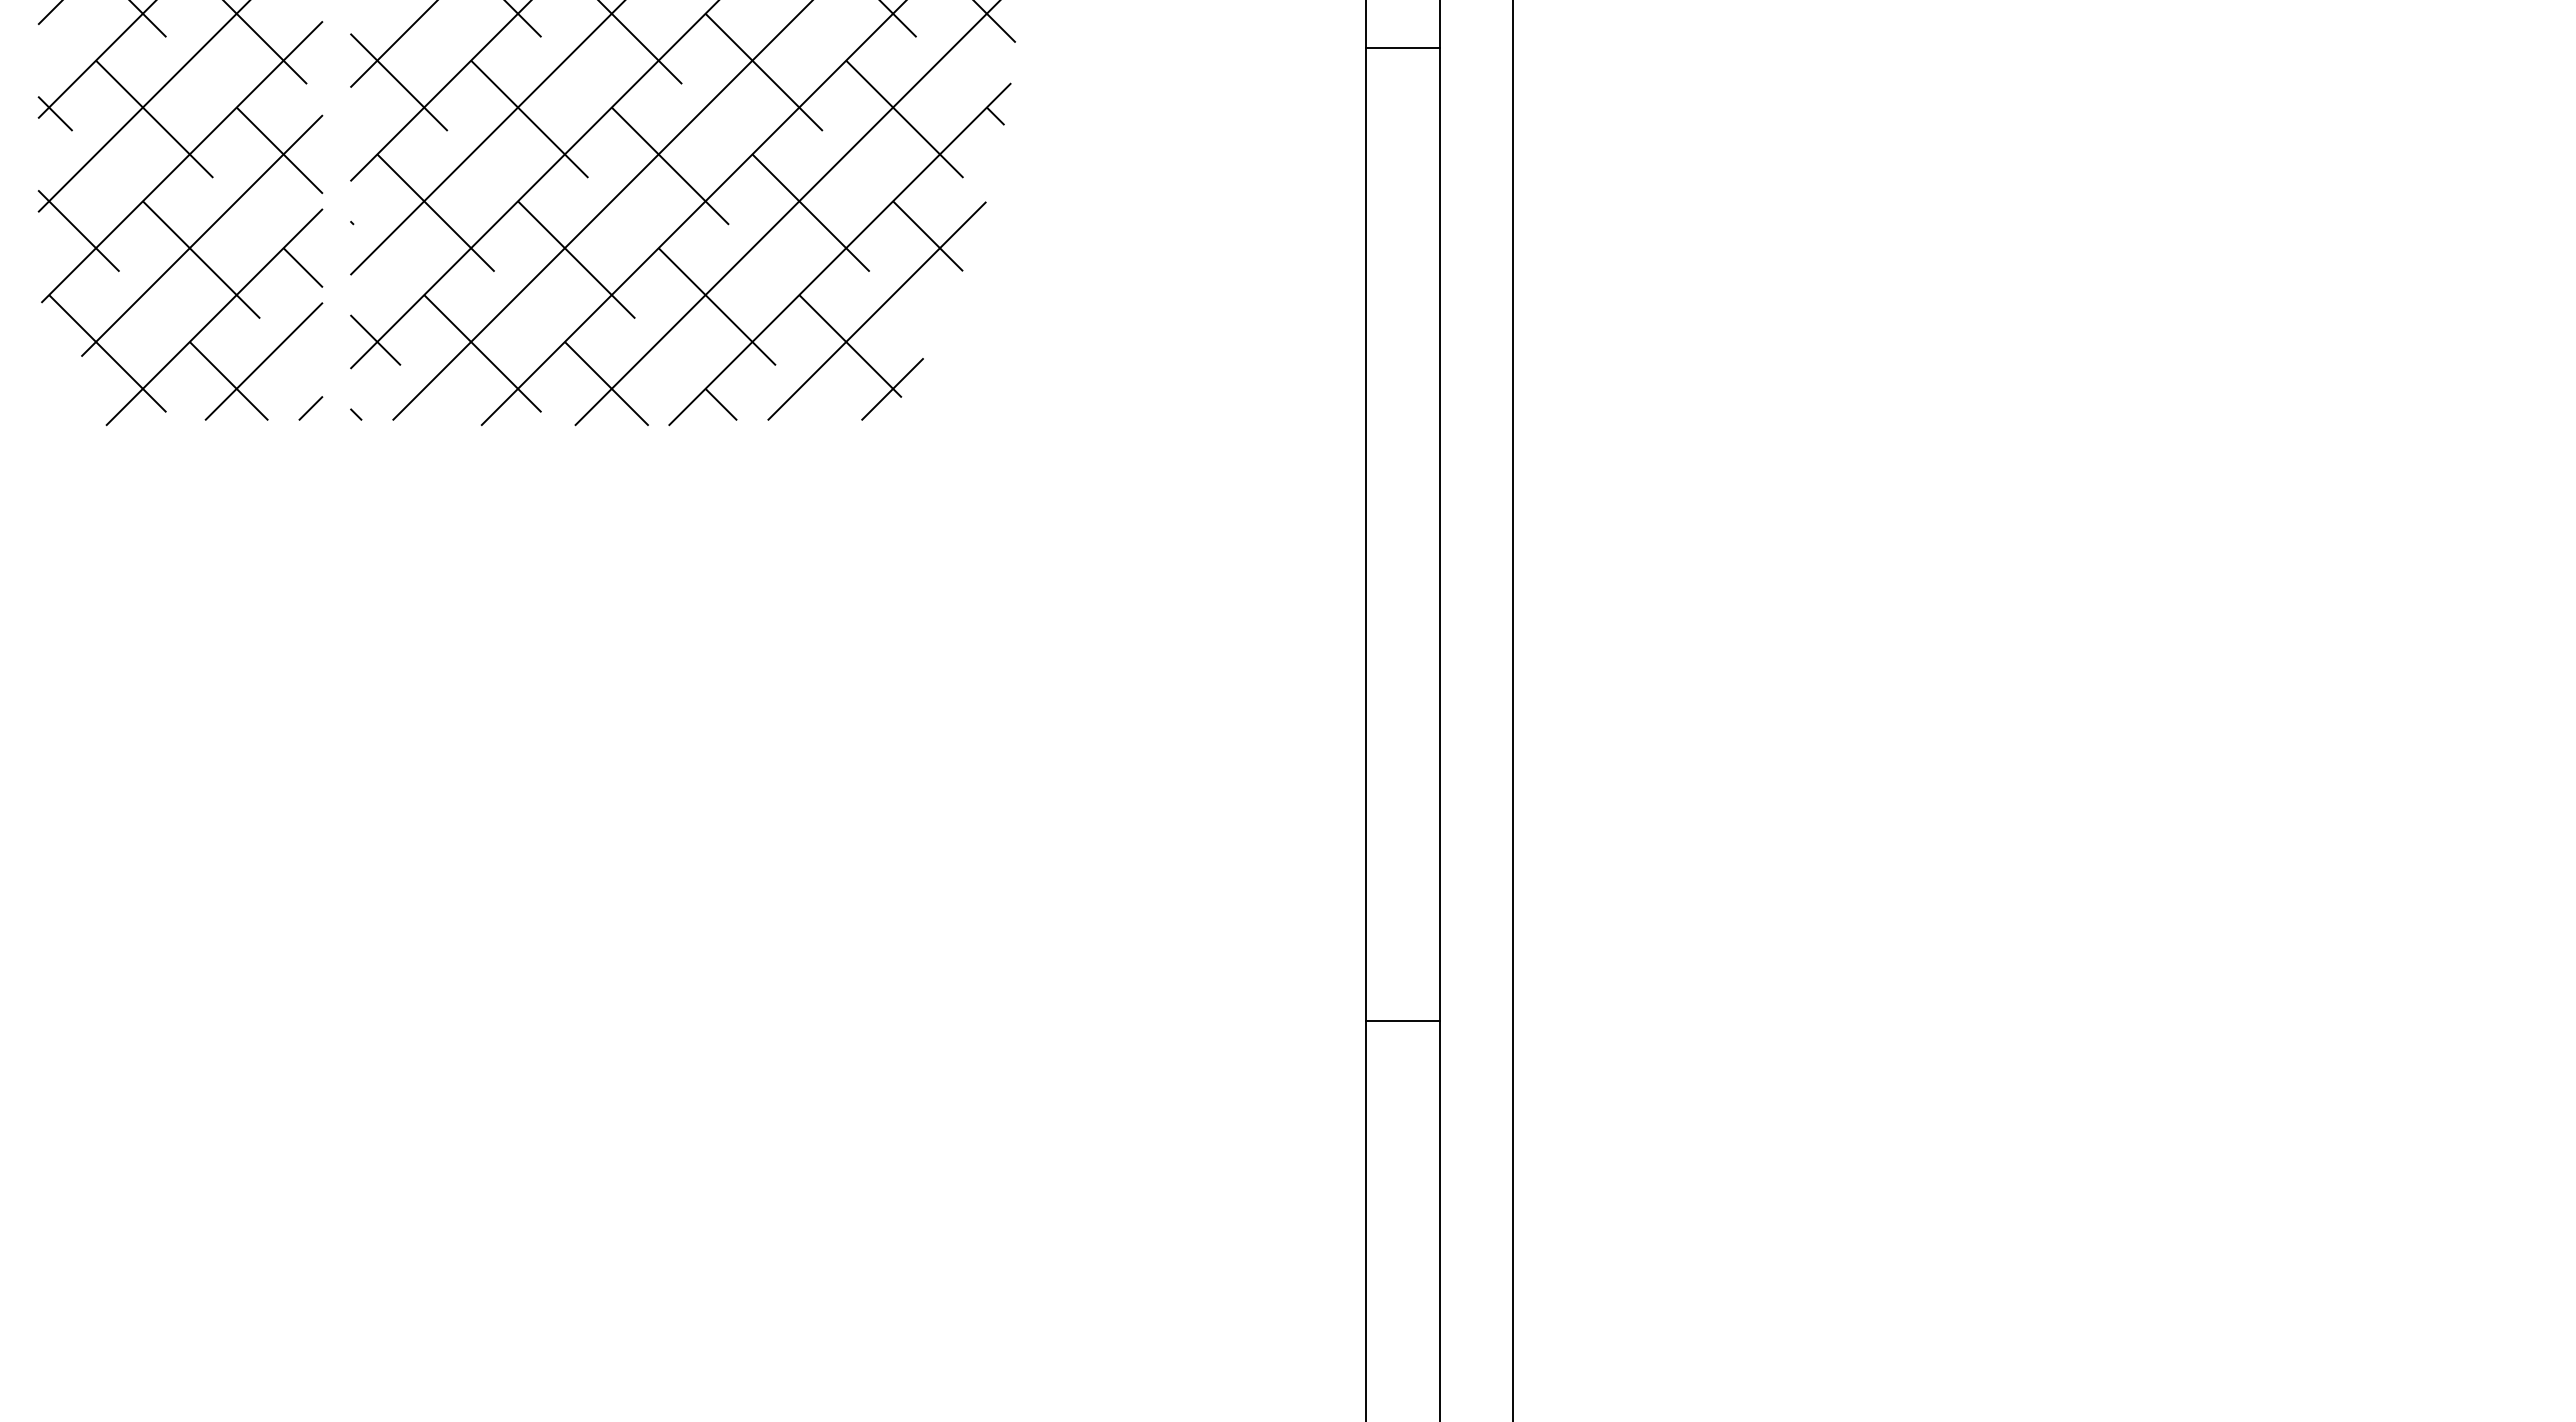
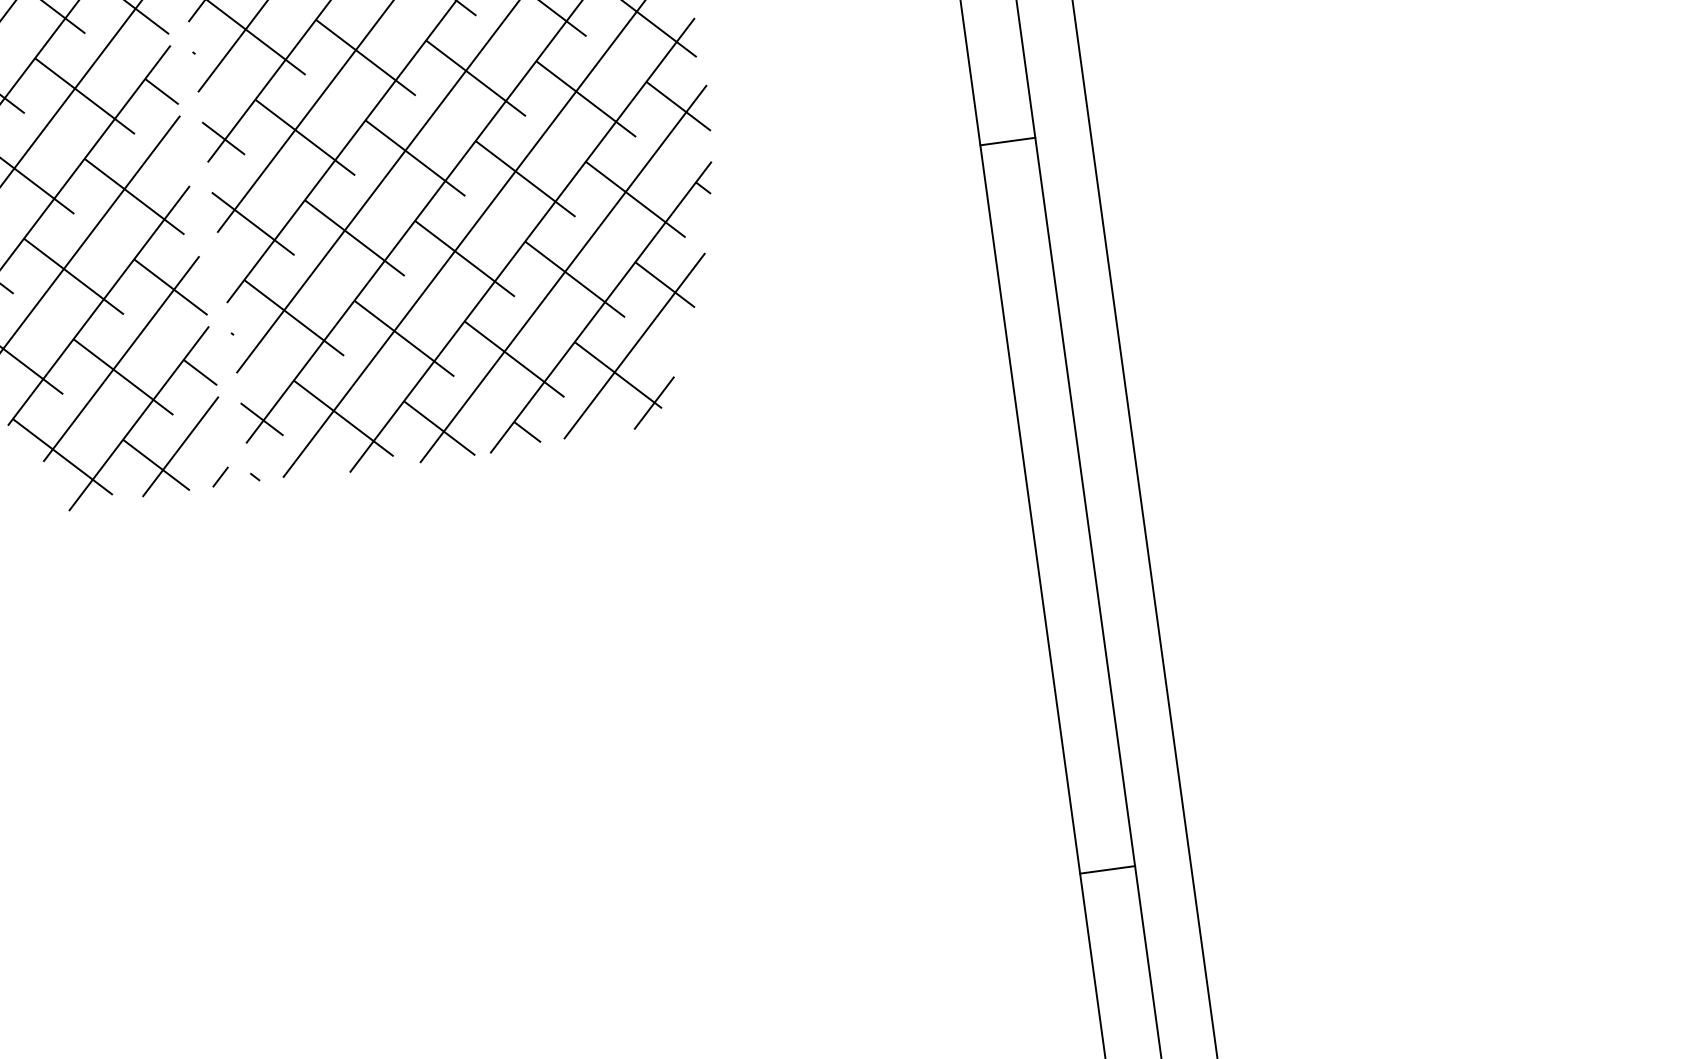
line: (1402, 47) -> (1007, 141), moved
line: (1402, 1021) -> (1107, 869), moved

